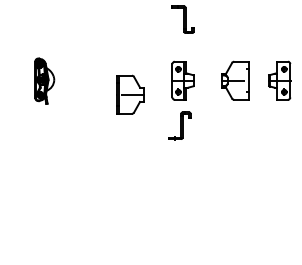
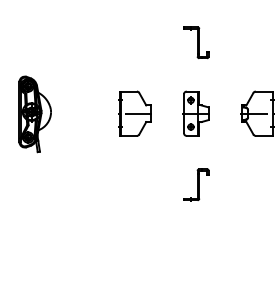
part: (44, 80) -> (35, 113), size x1.43
part: (130, 94) -> (135, 113), moved
part: (179, 125) -> (195, 184), moved

